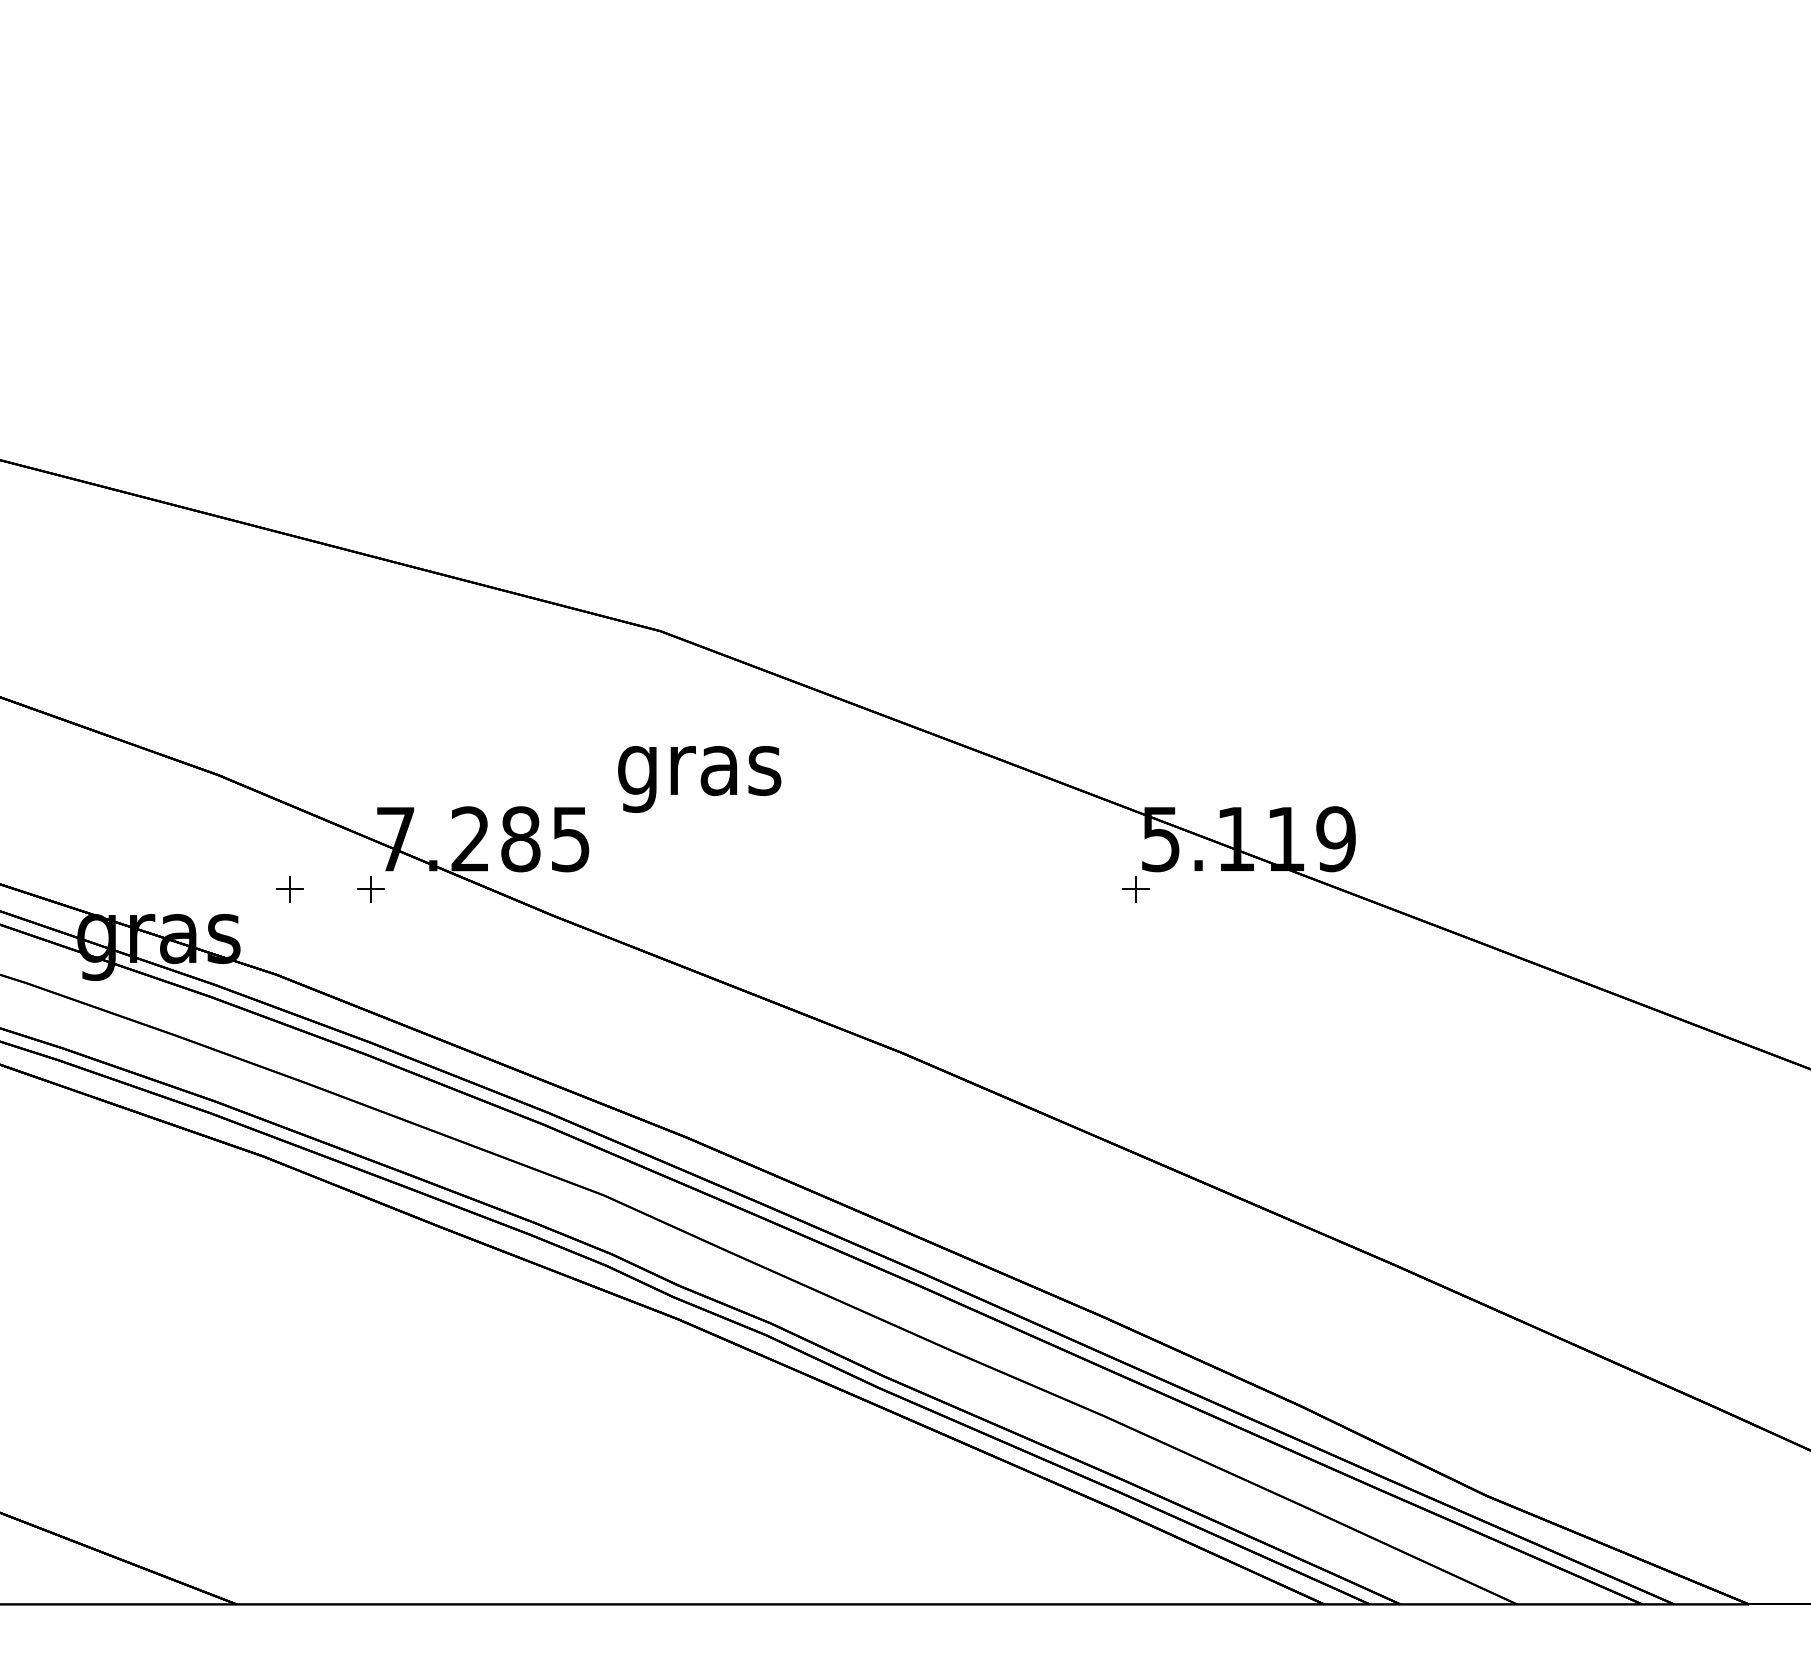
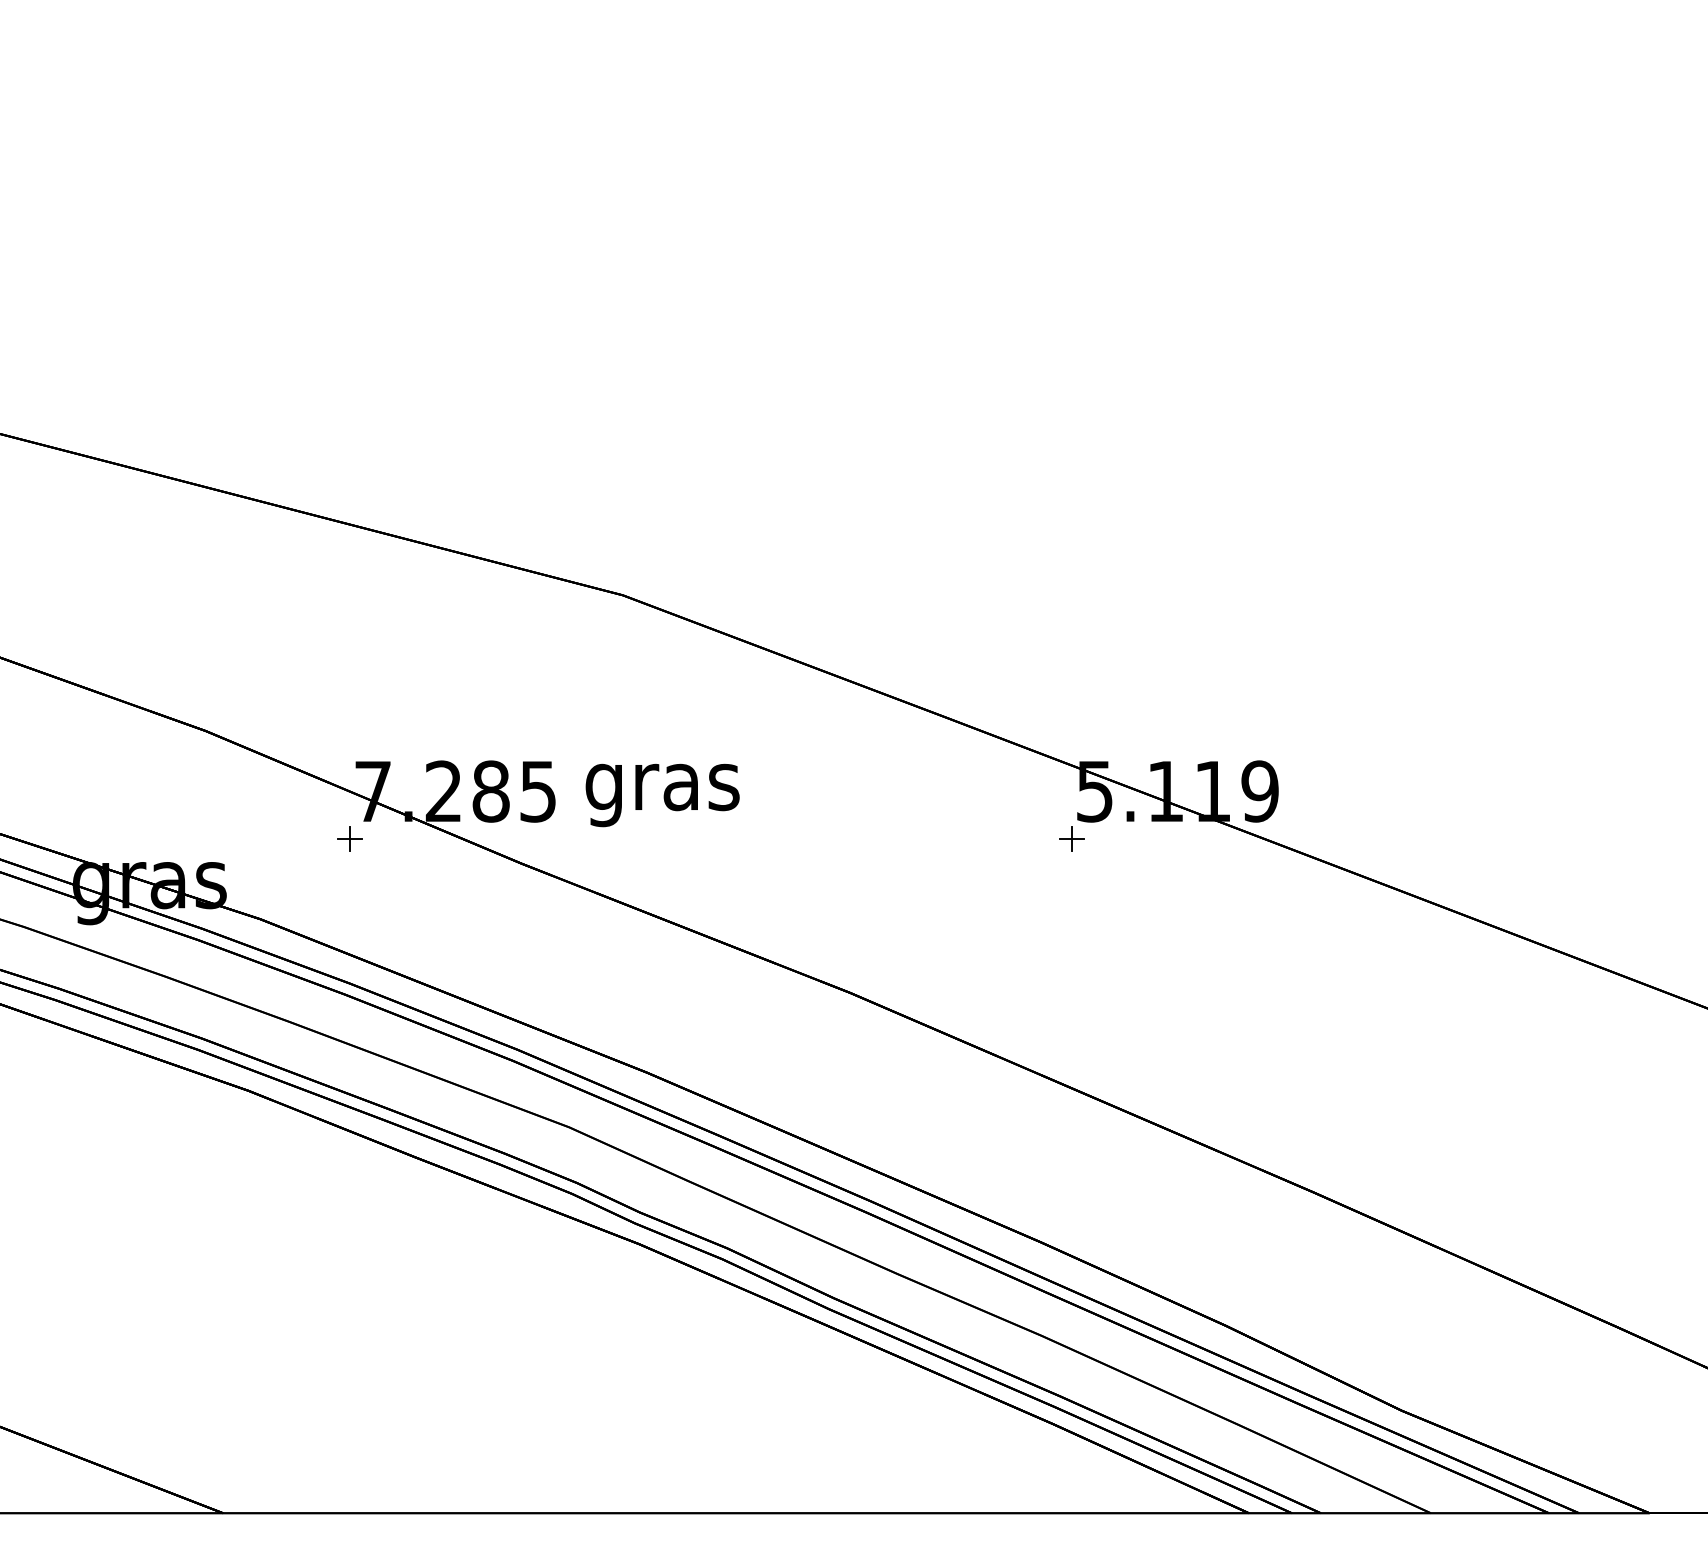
text: (699, 779) -> (662, 795), moved
part: (289, 889) -> (272, 838), removed

